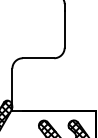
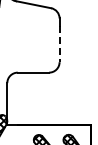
line: (64, 30) -> (59, 44), solid -> dashed

